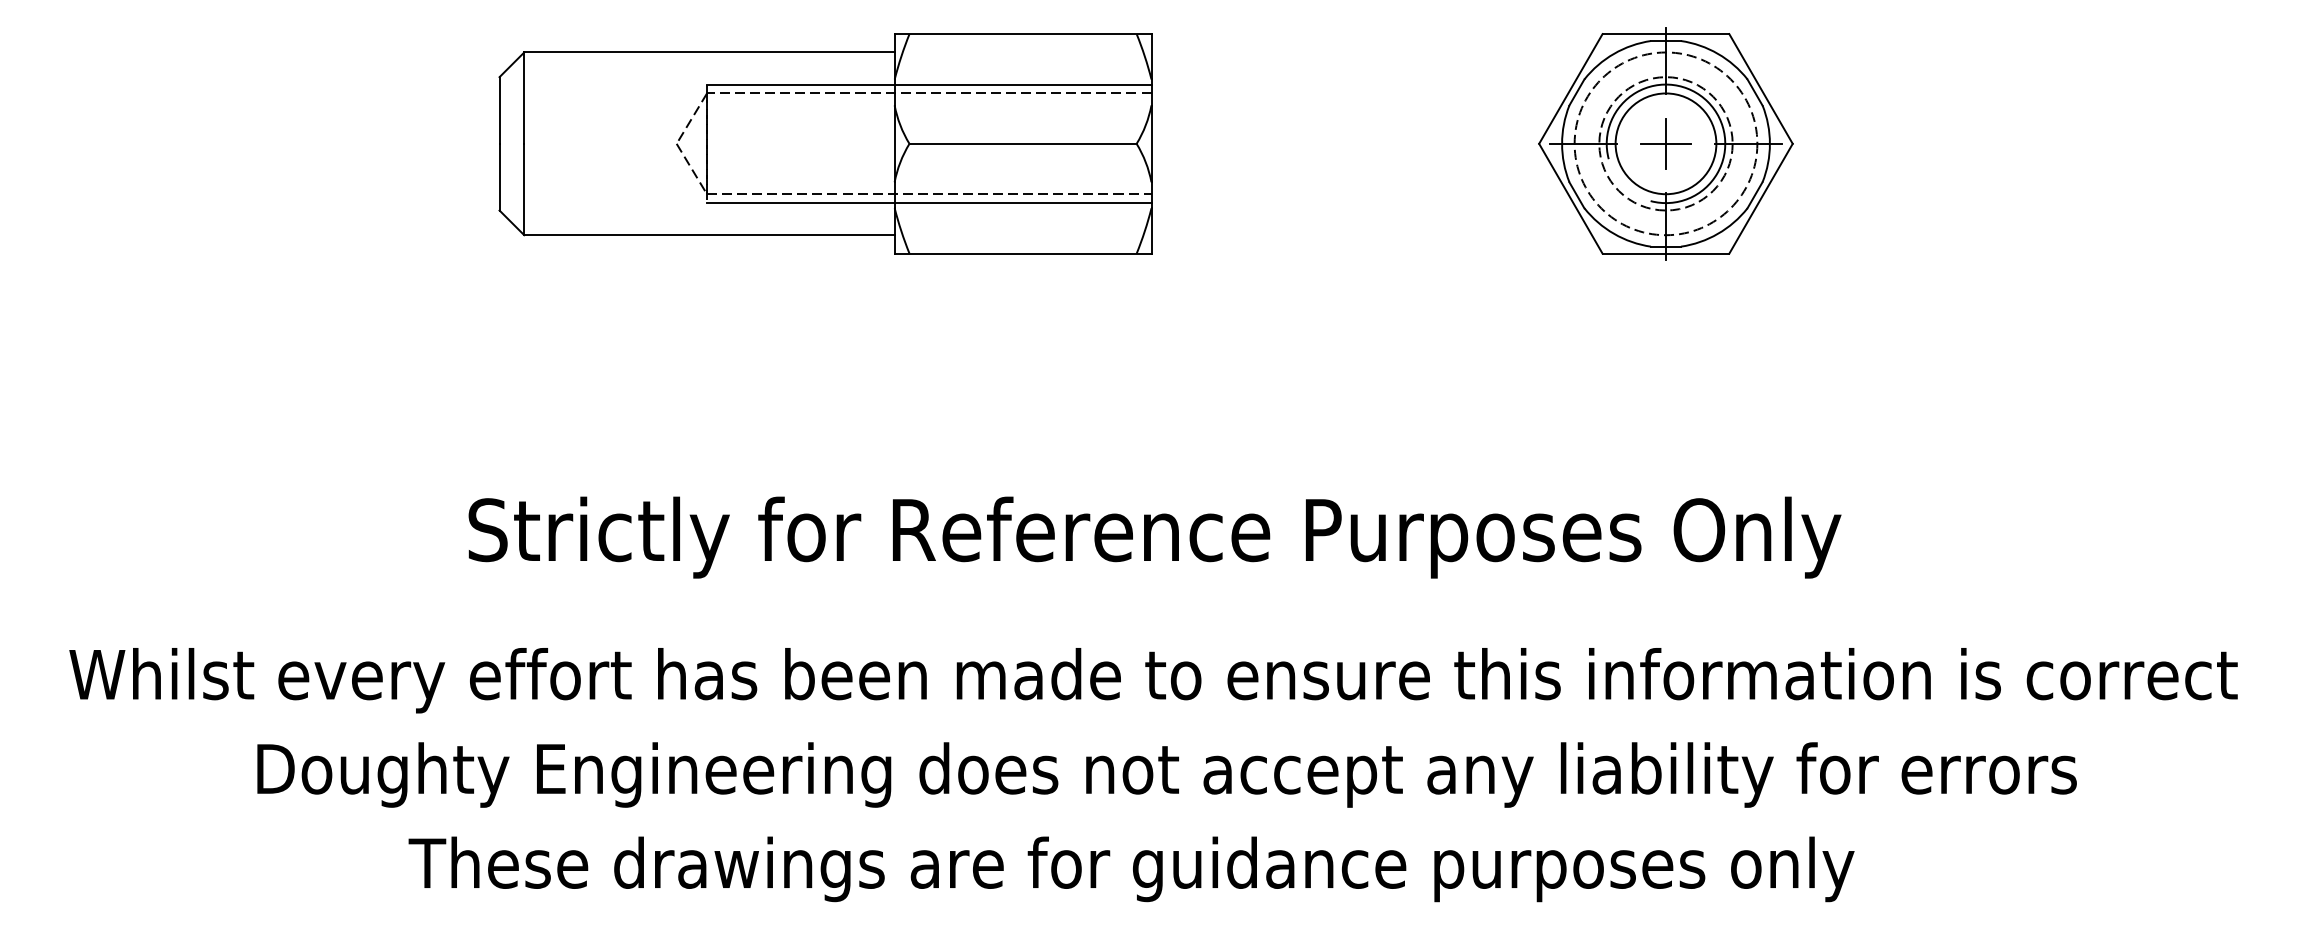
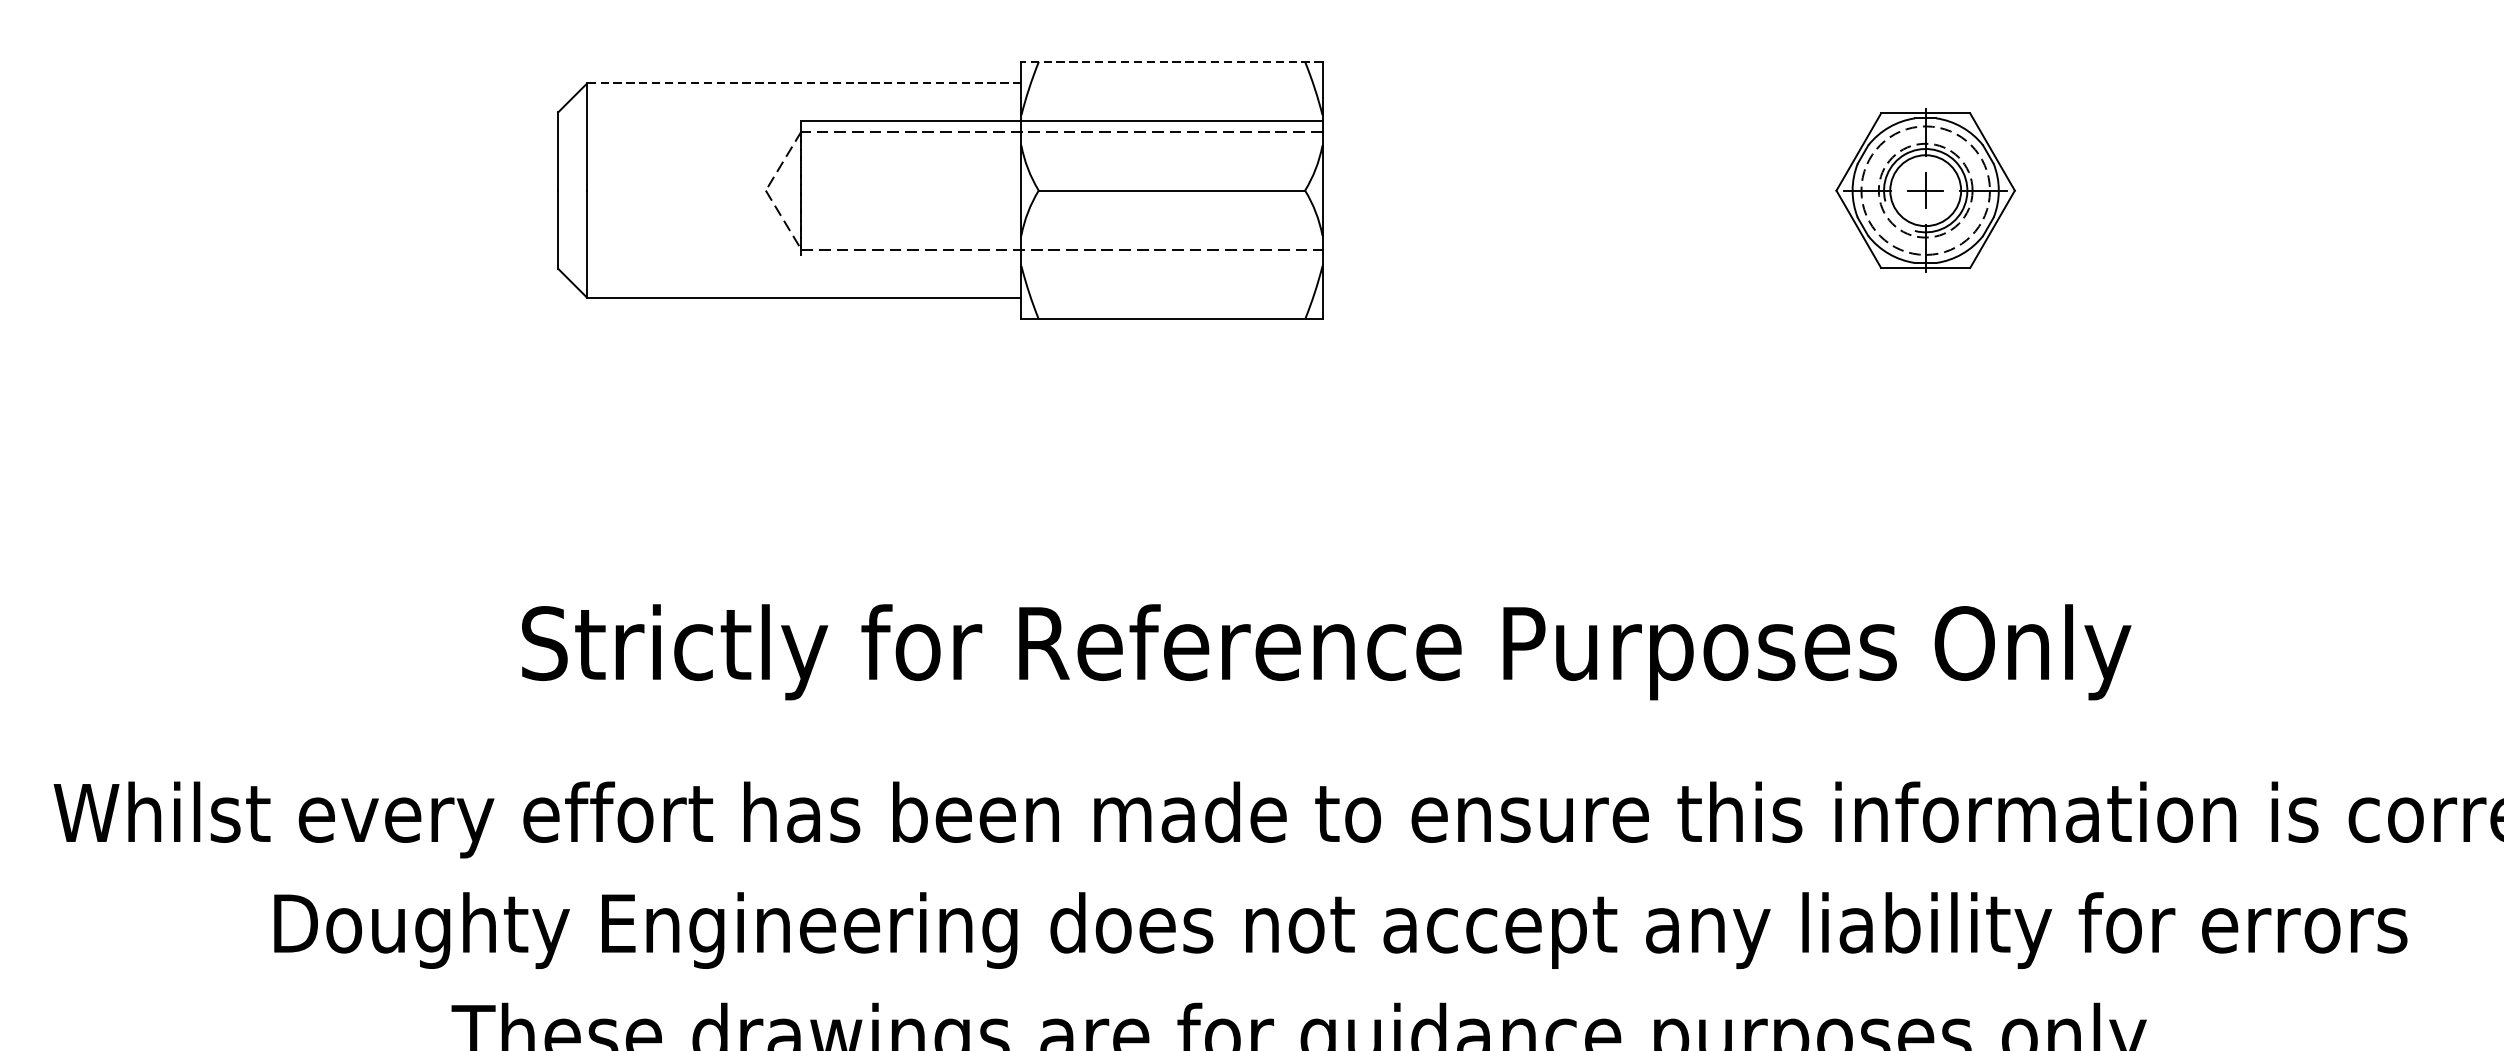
line: (1022, 34) -> (1171, 62), solid -> dashed
line: (708, 52) -> (803, 83), solid -> dashed
part: (1665, 143) -> (1925, 190), size x0.6
line: (929, 203) -> (1062, 260), removed

